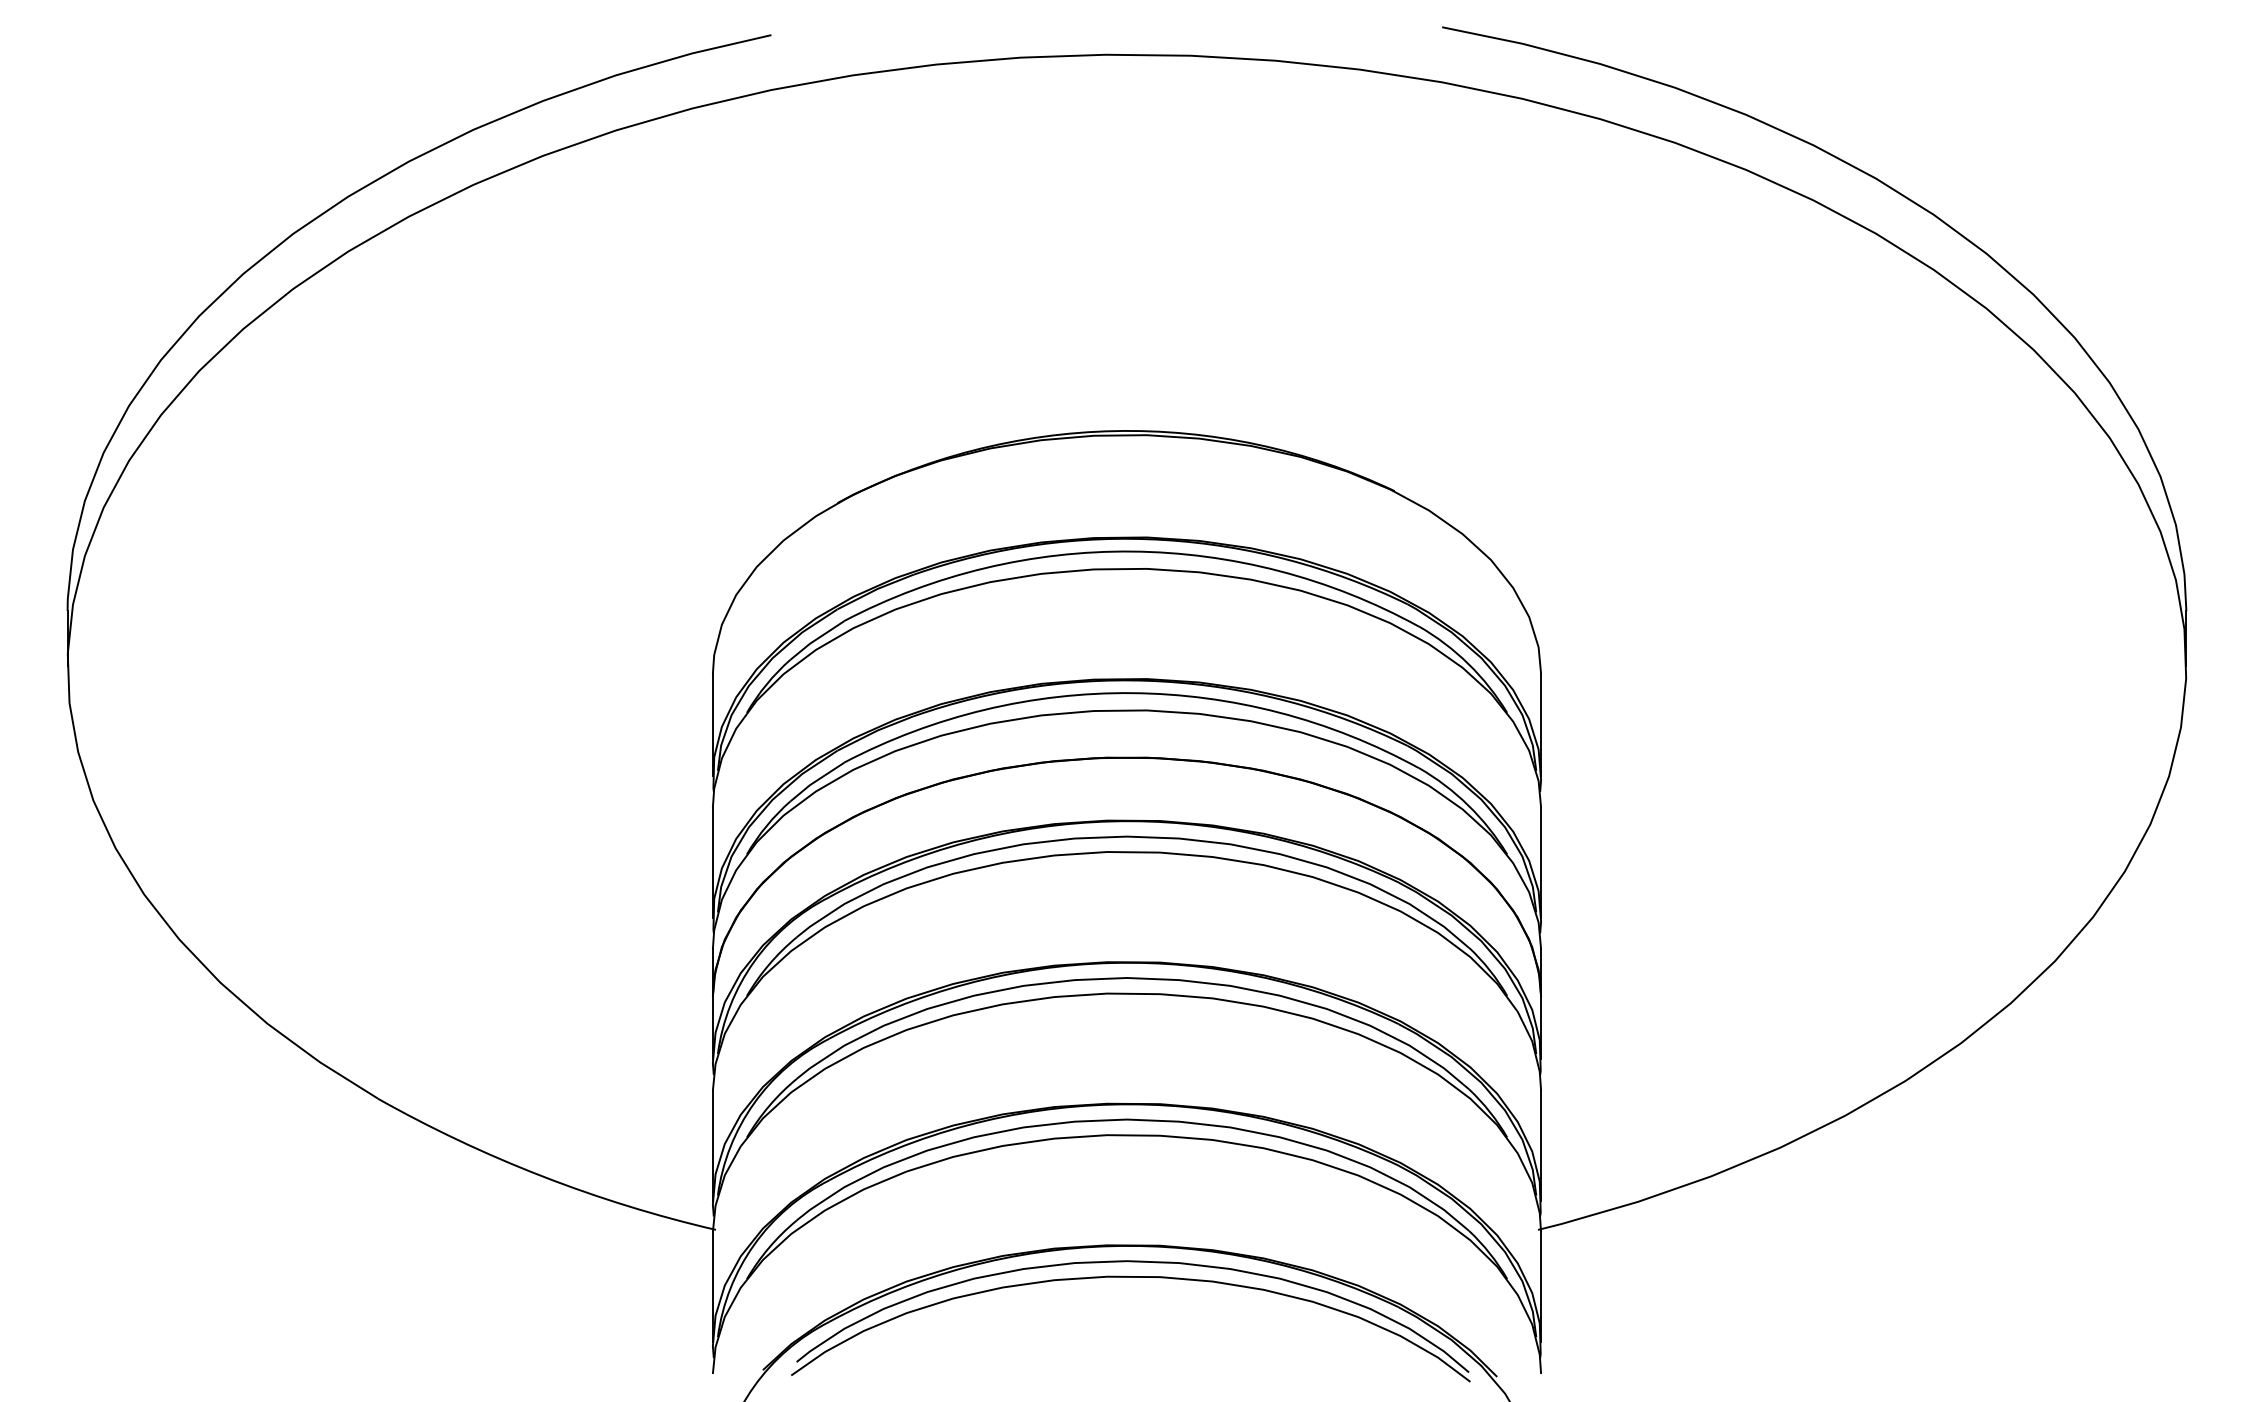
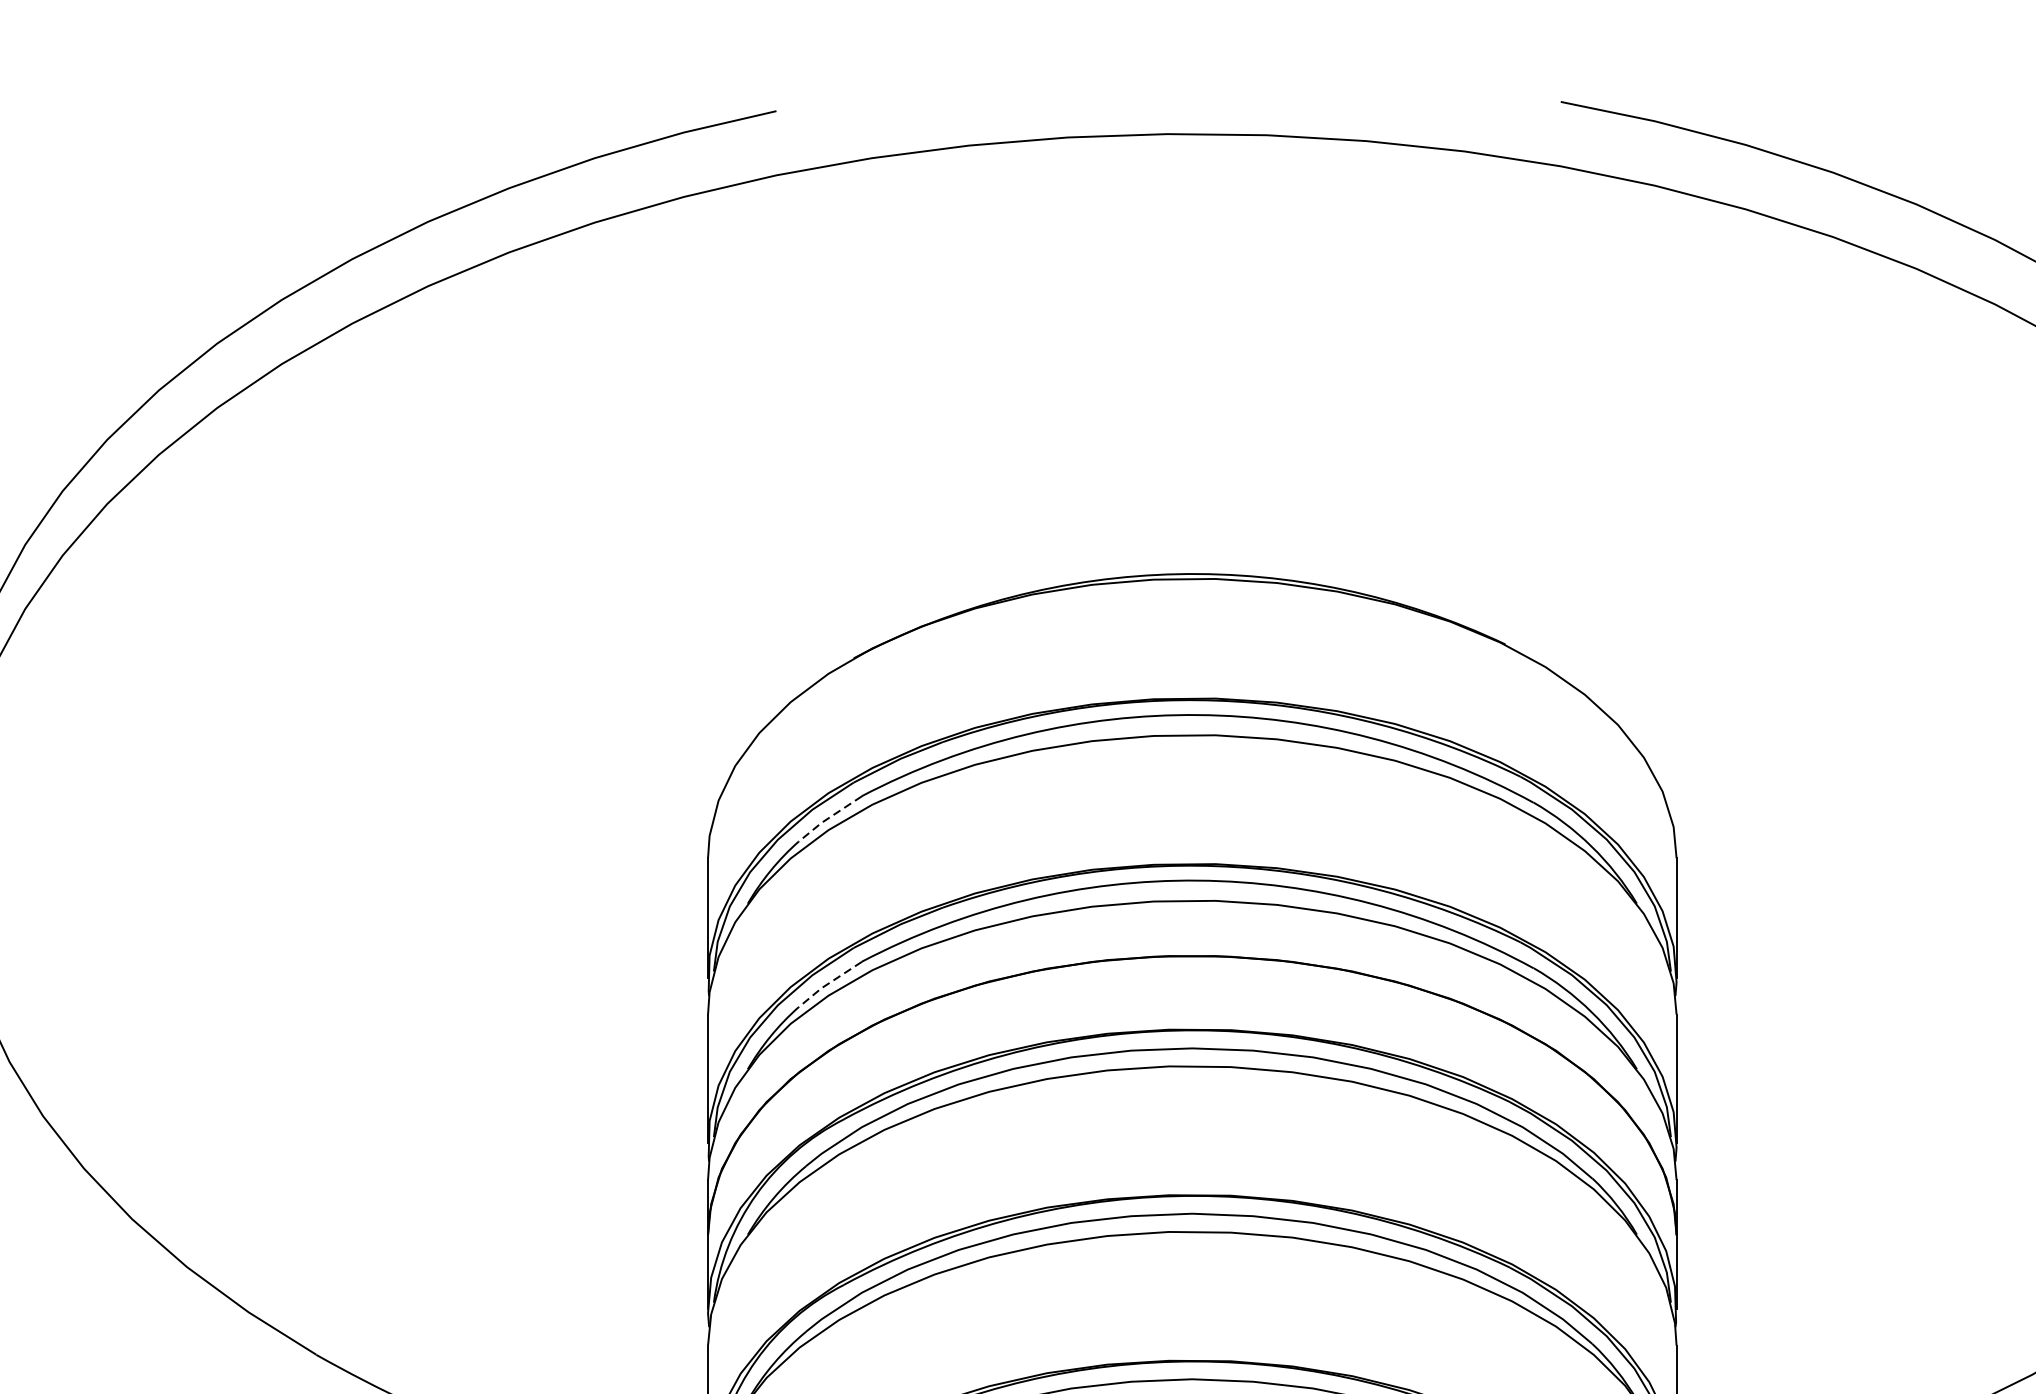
line: (815, 640) -> (828, 819), solid -> dashed
line: (815, 781) -> (828, 983), solid -> dashed

